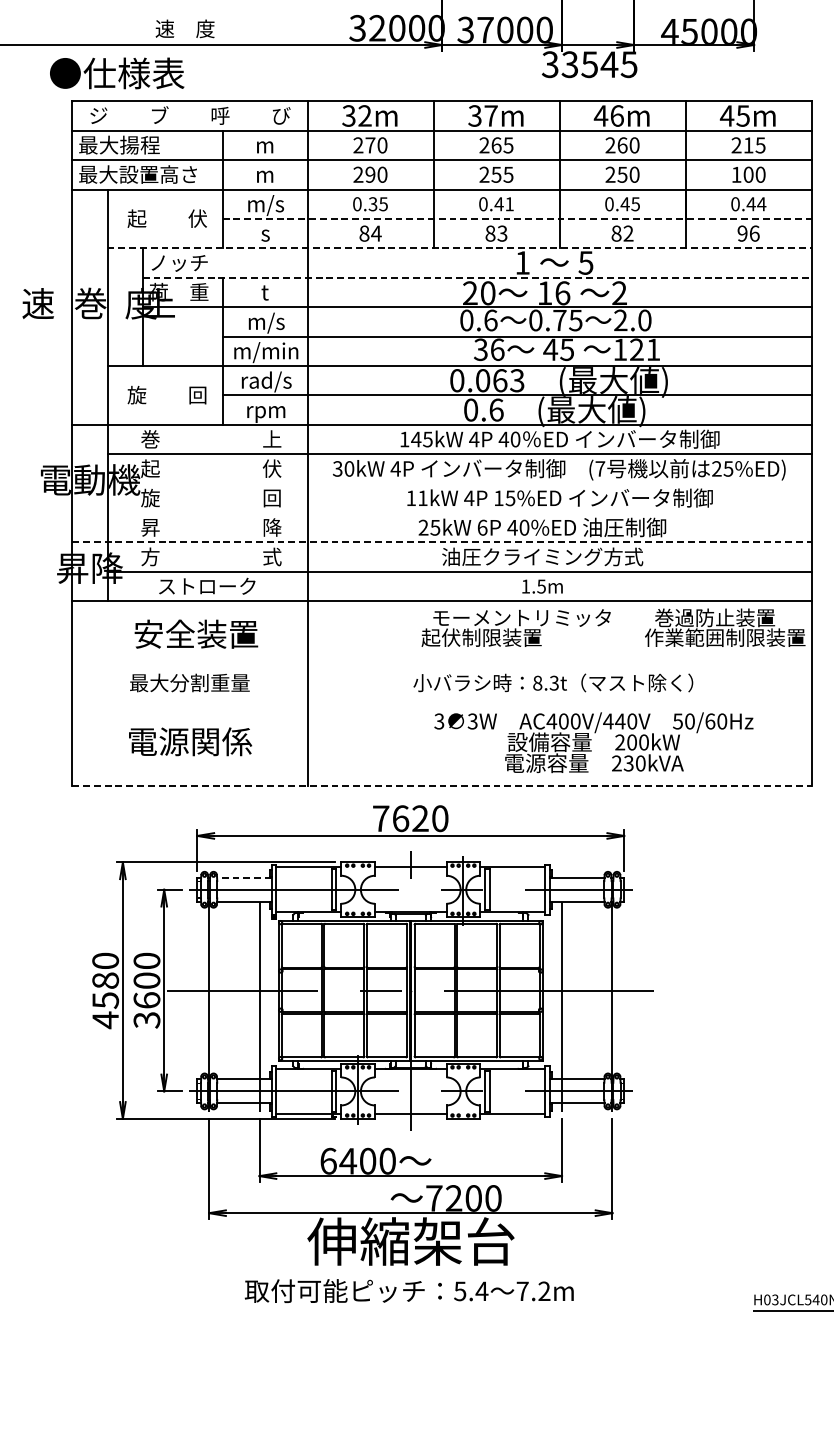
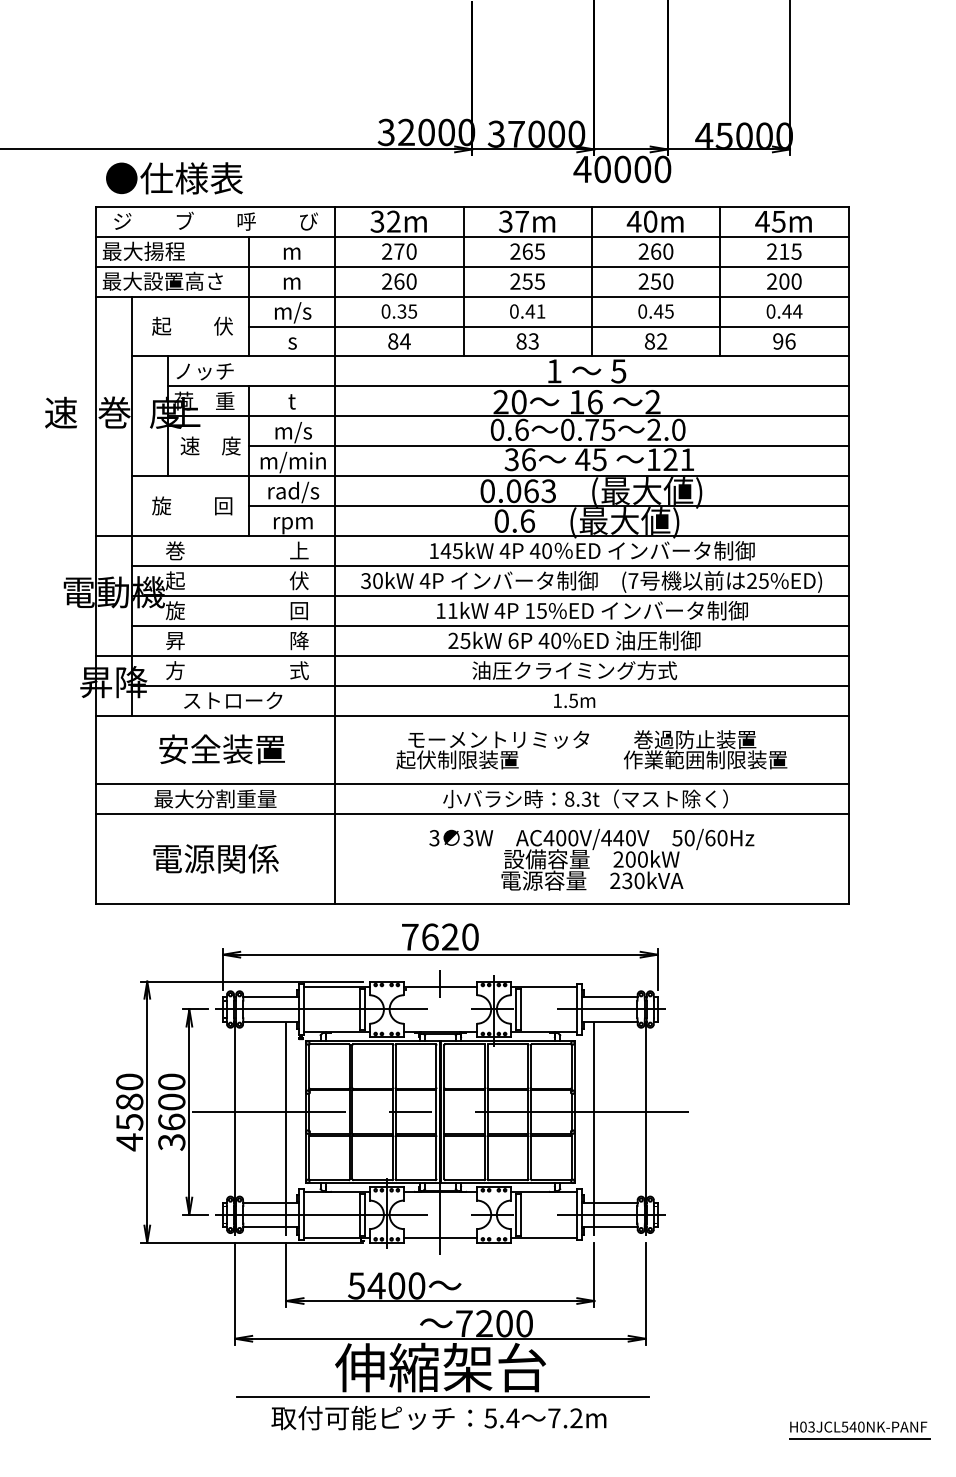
text: (184, 28) -> (210, 445), moved
text: (589, 64) -> (622, 169), 33545 -> 40000
text: (117, 73) -> (174, 178), moved
text: (617, 115) -> (650, 221), 46m -> 40m
text: (370, 174) -> (399, 281), 290 -> 260
text: (736, 174) -> (772, 281), 100 -> 200
line: (516, 218) -> (548, 326), dashed -> solid
line: (459, 248) -> (490, 356), dashed -> solid
line: (477, 277) -> (508, 386), dashed -> solid
line: (458, 484) -> (489, 596), added
line: (458, 512) -> (489, 625), added
line: (442, 542) -> (472, 655), dashed -> solid
text: (613, 627) -> (591, 749), moved
line: (441, 668) -> (471, 784), added
line: (441, 698) -> (471, 814), added
text: (593, 742) -> (591, 859), moved
line: (442, 786) -> (472, 904), dashed -> solid
line: (244, 877) -> (271, 997), dashed -> solid
text: (328, 1160) -> (356, 1285), 6400 -> 5400
line: (413, 1269) -> (443, 1396), added

